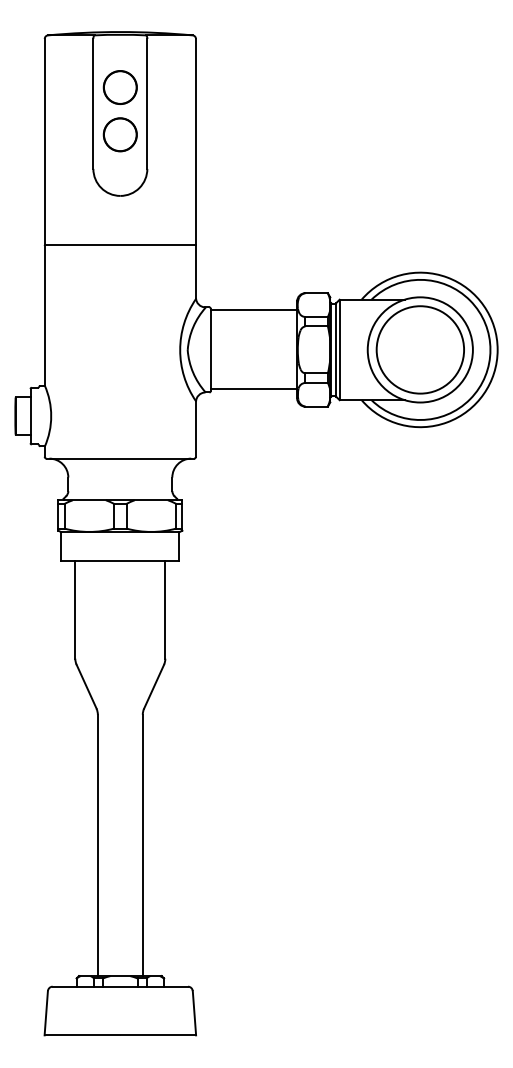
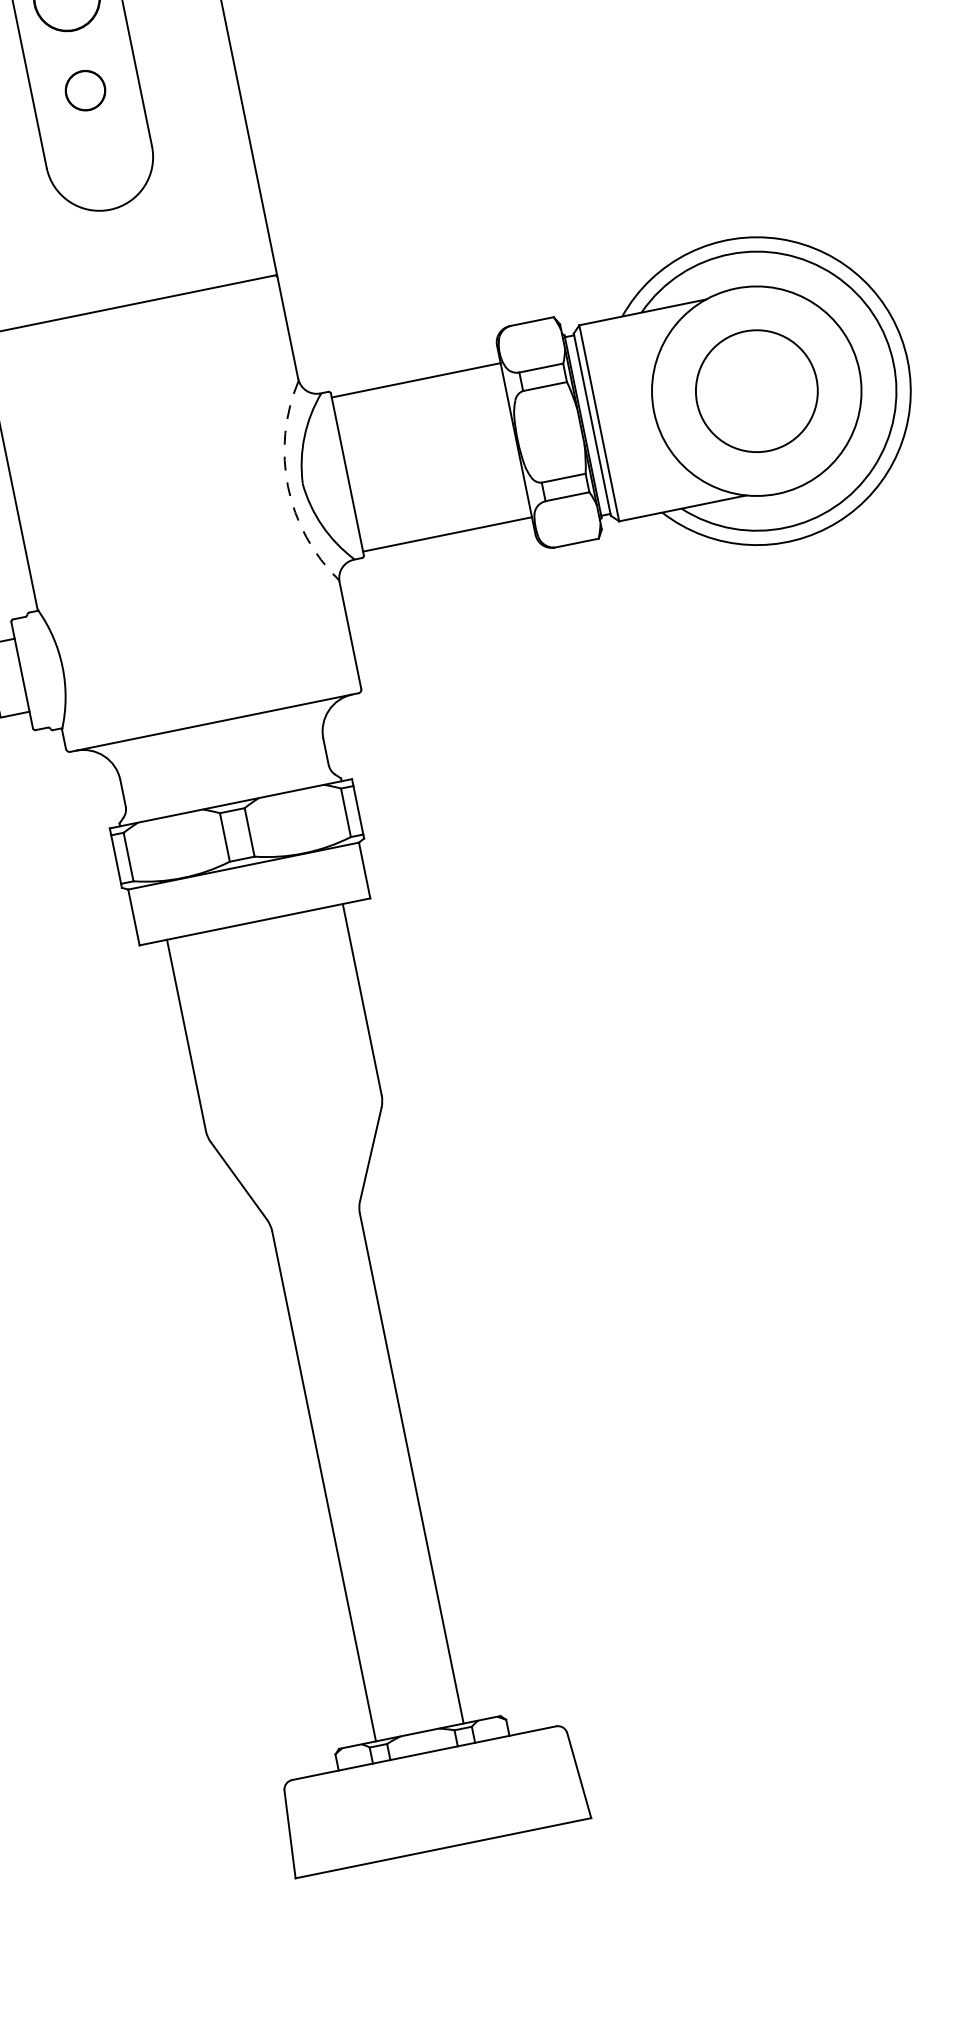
circle: (119, 134) -> (83, 90), size x0.6
circle: (420, 349) -> (756, 390), size x0.7
arc: (180, 350) -> (288, 487), solid -> dashed

